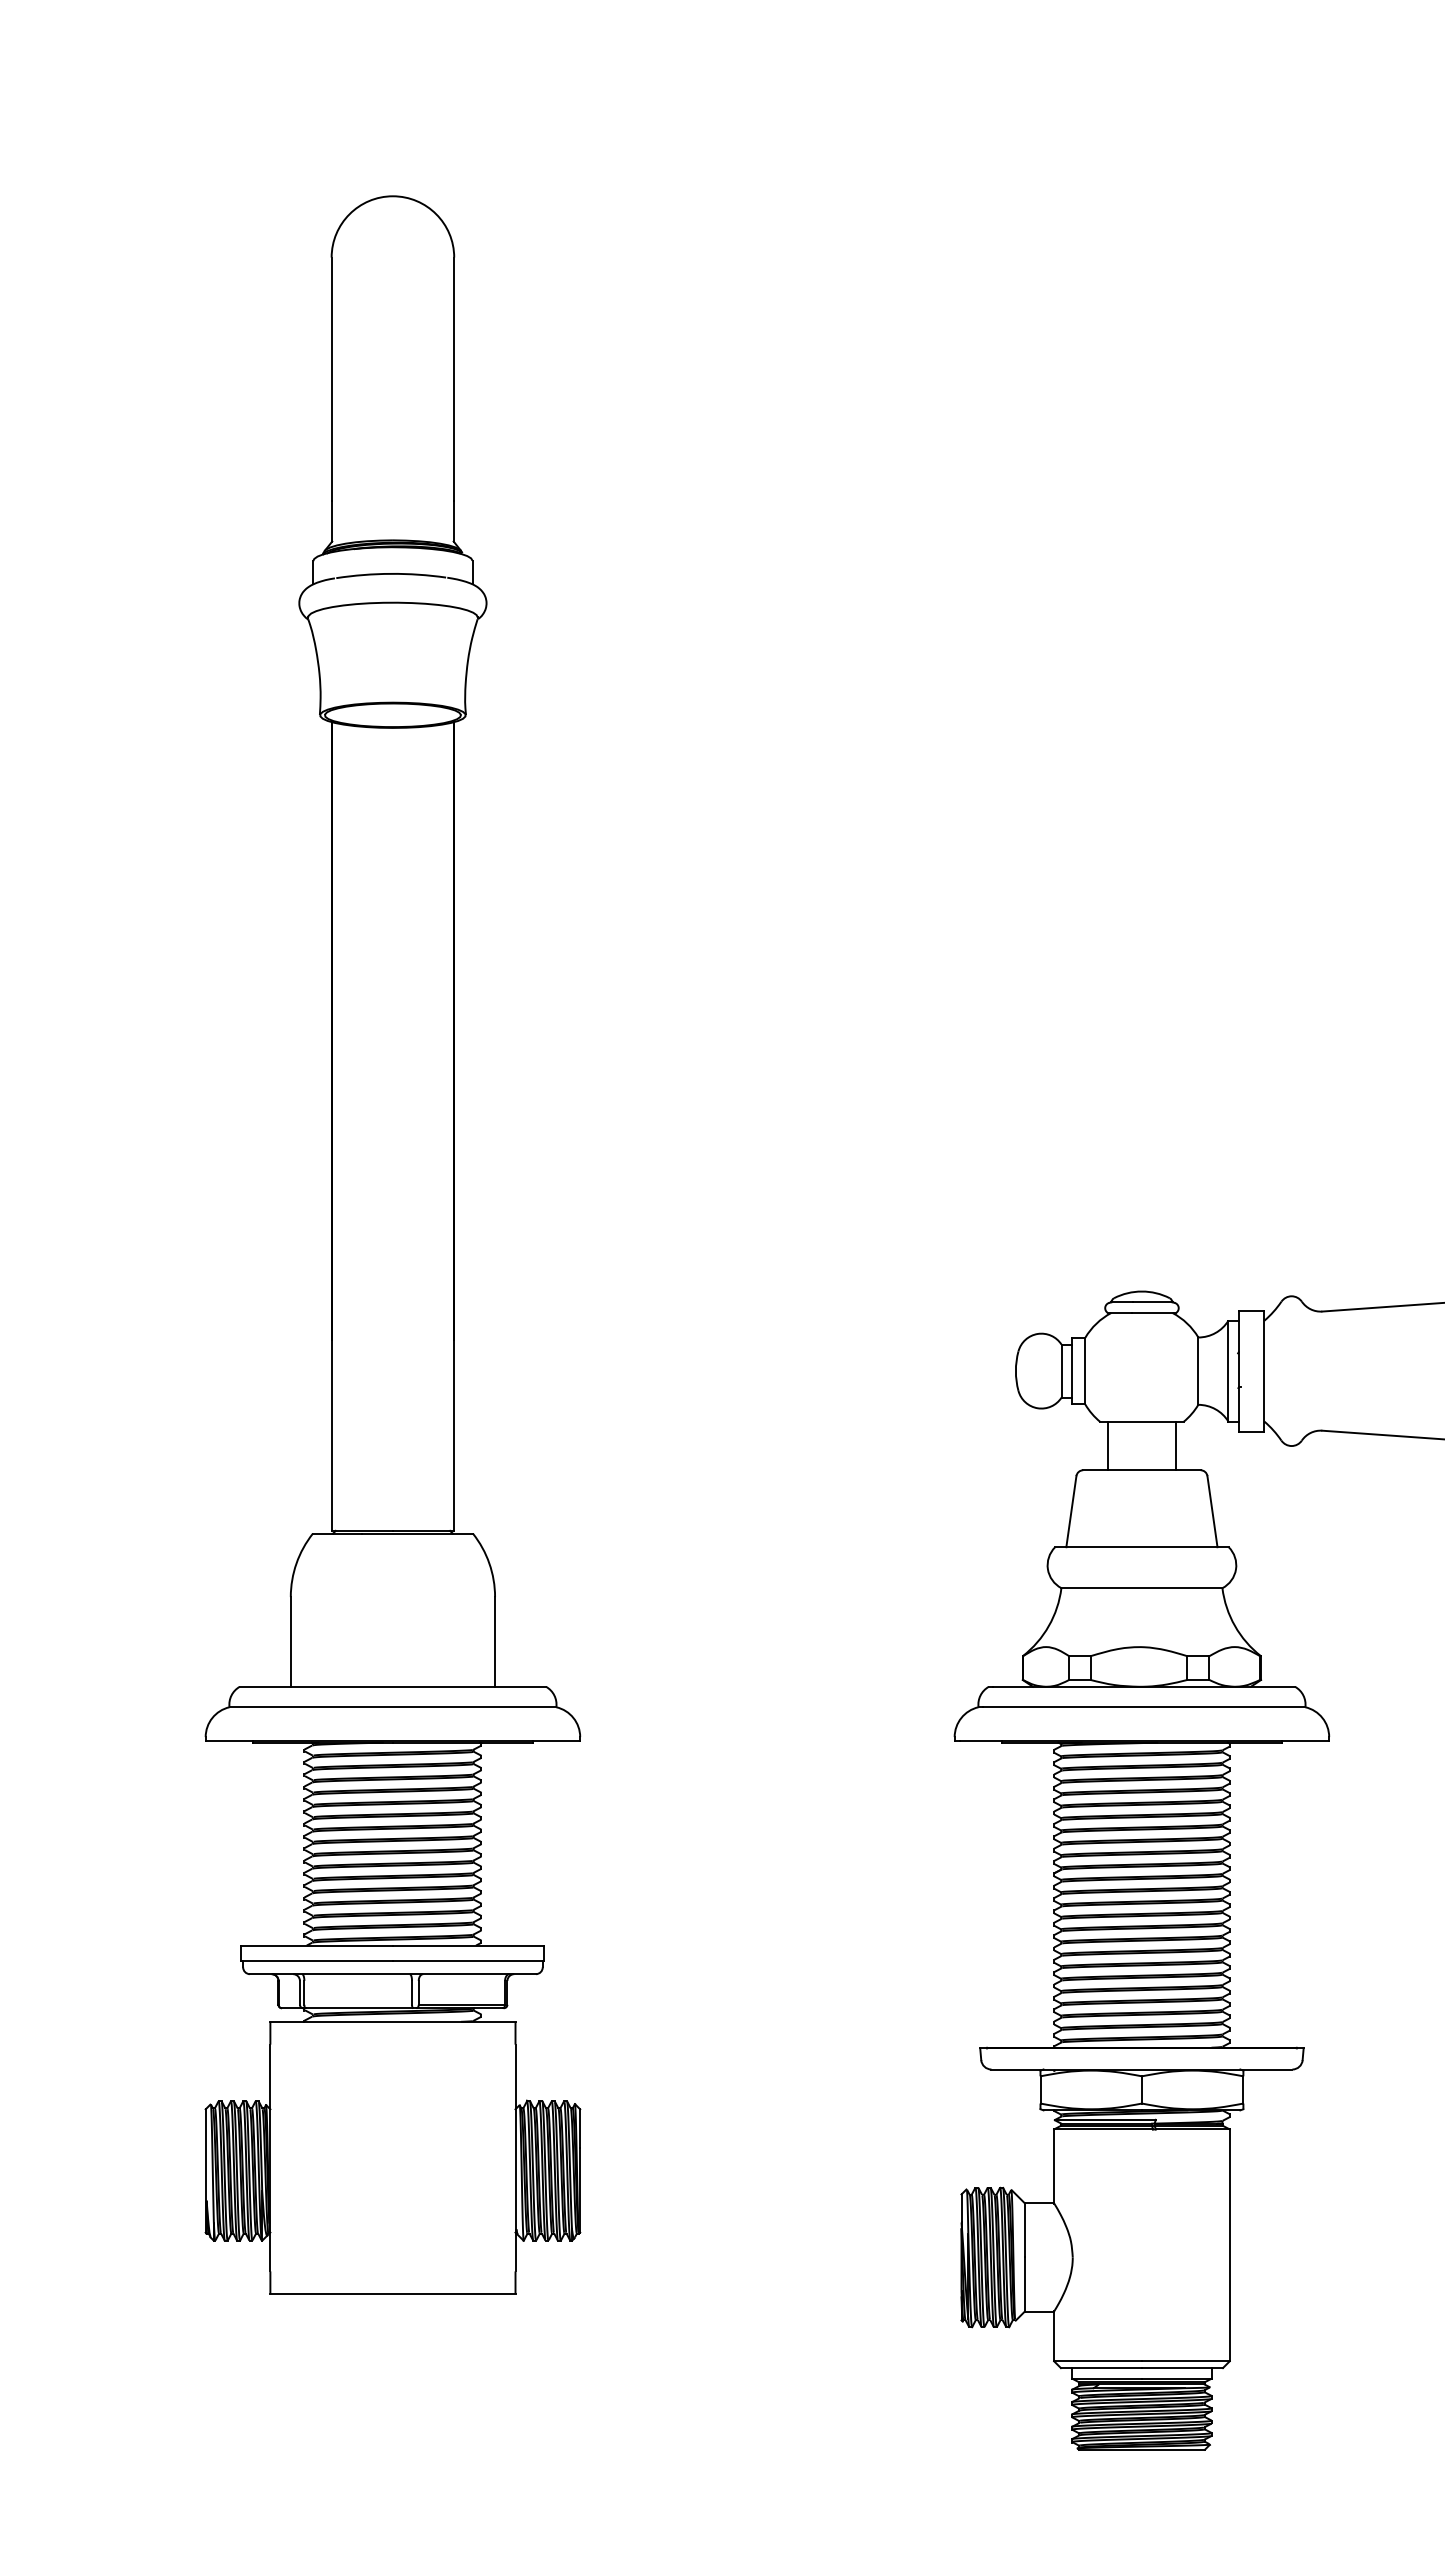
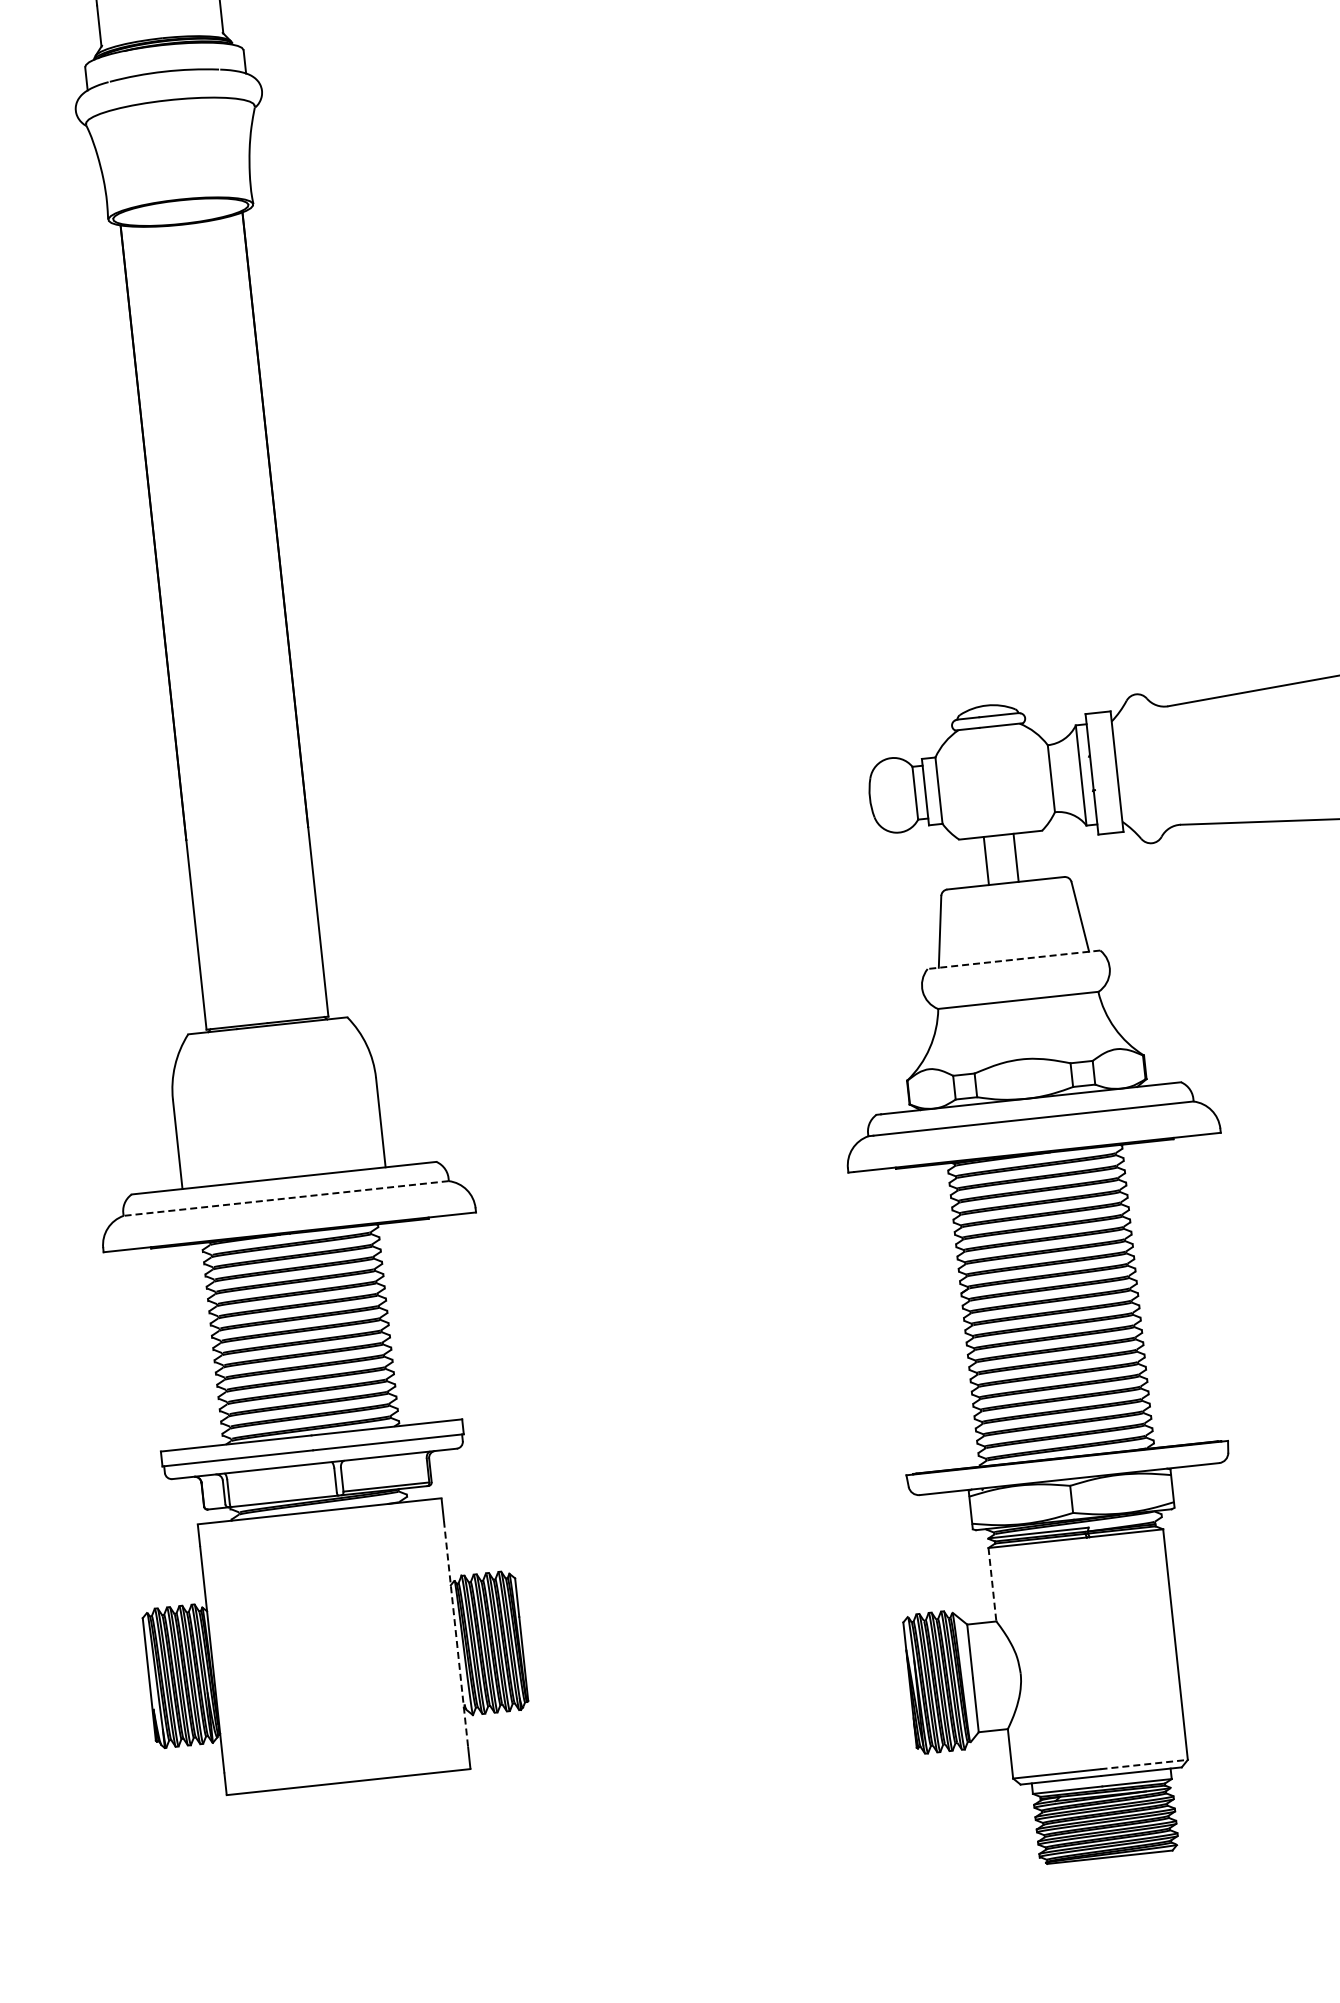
line: (1107, 1445) -> (1015, 857), moved
line: (1175, 1445) -> (985, 860), moved
line: (1141, 1547) -> (1013, 960), solid -> dashed
line: (392, 1707) -> (285, 1198), solid -> dashed
line: (515, 2157) -> (455, 1633), solid -> dashed
line: (1054, 2166) -> (992, 1584), solid -> dashed
line: (1185, 2361) -> (1143, 1764), solid -> dashed

